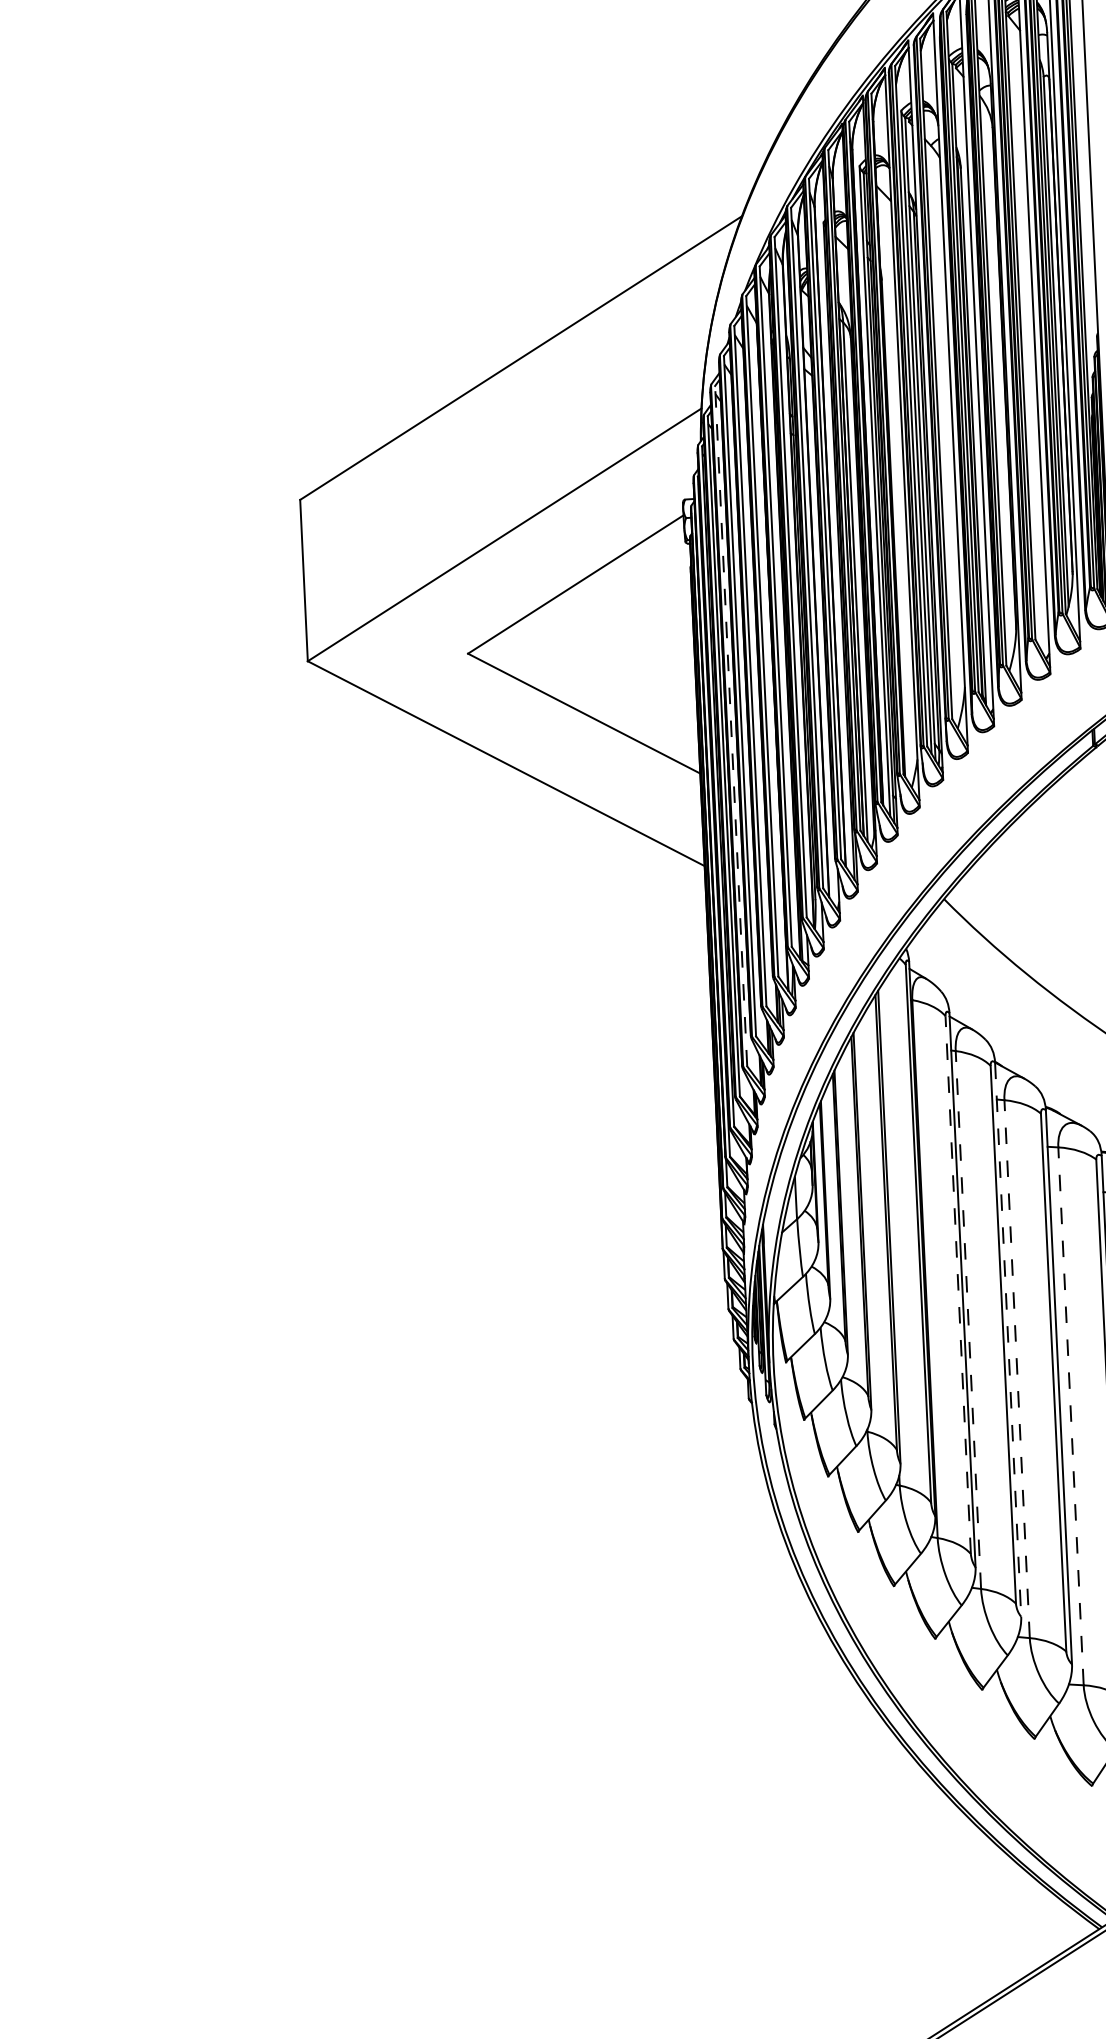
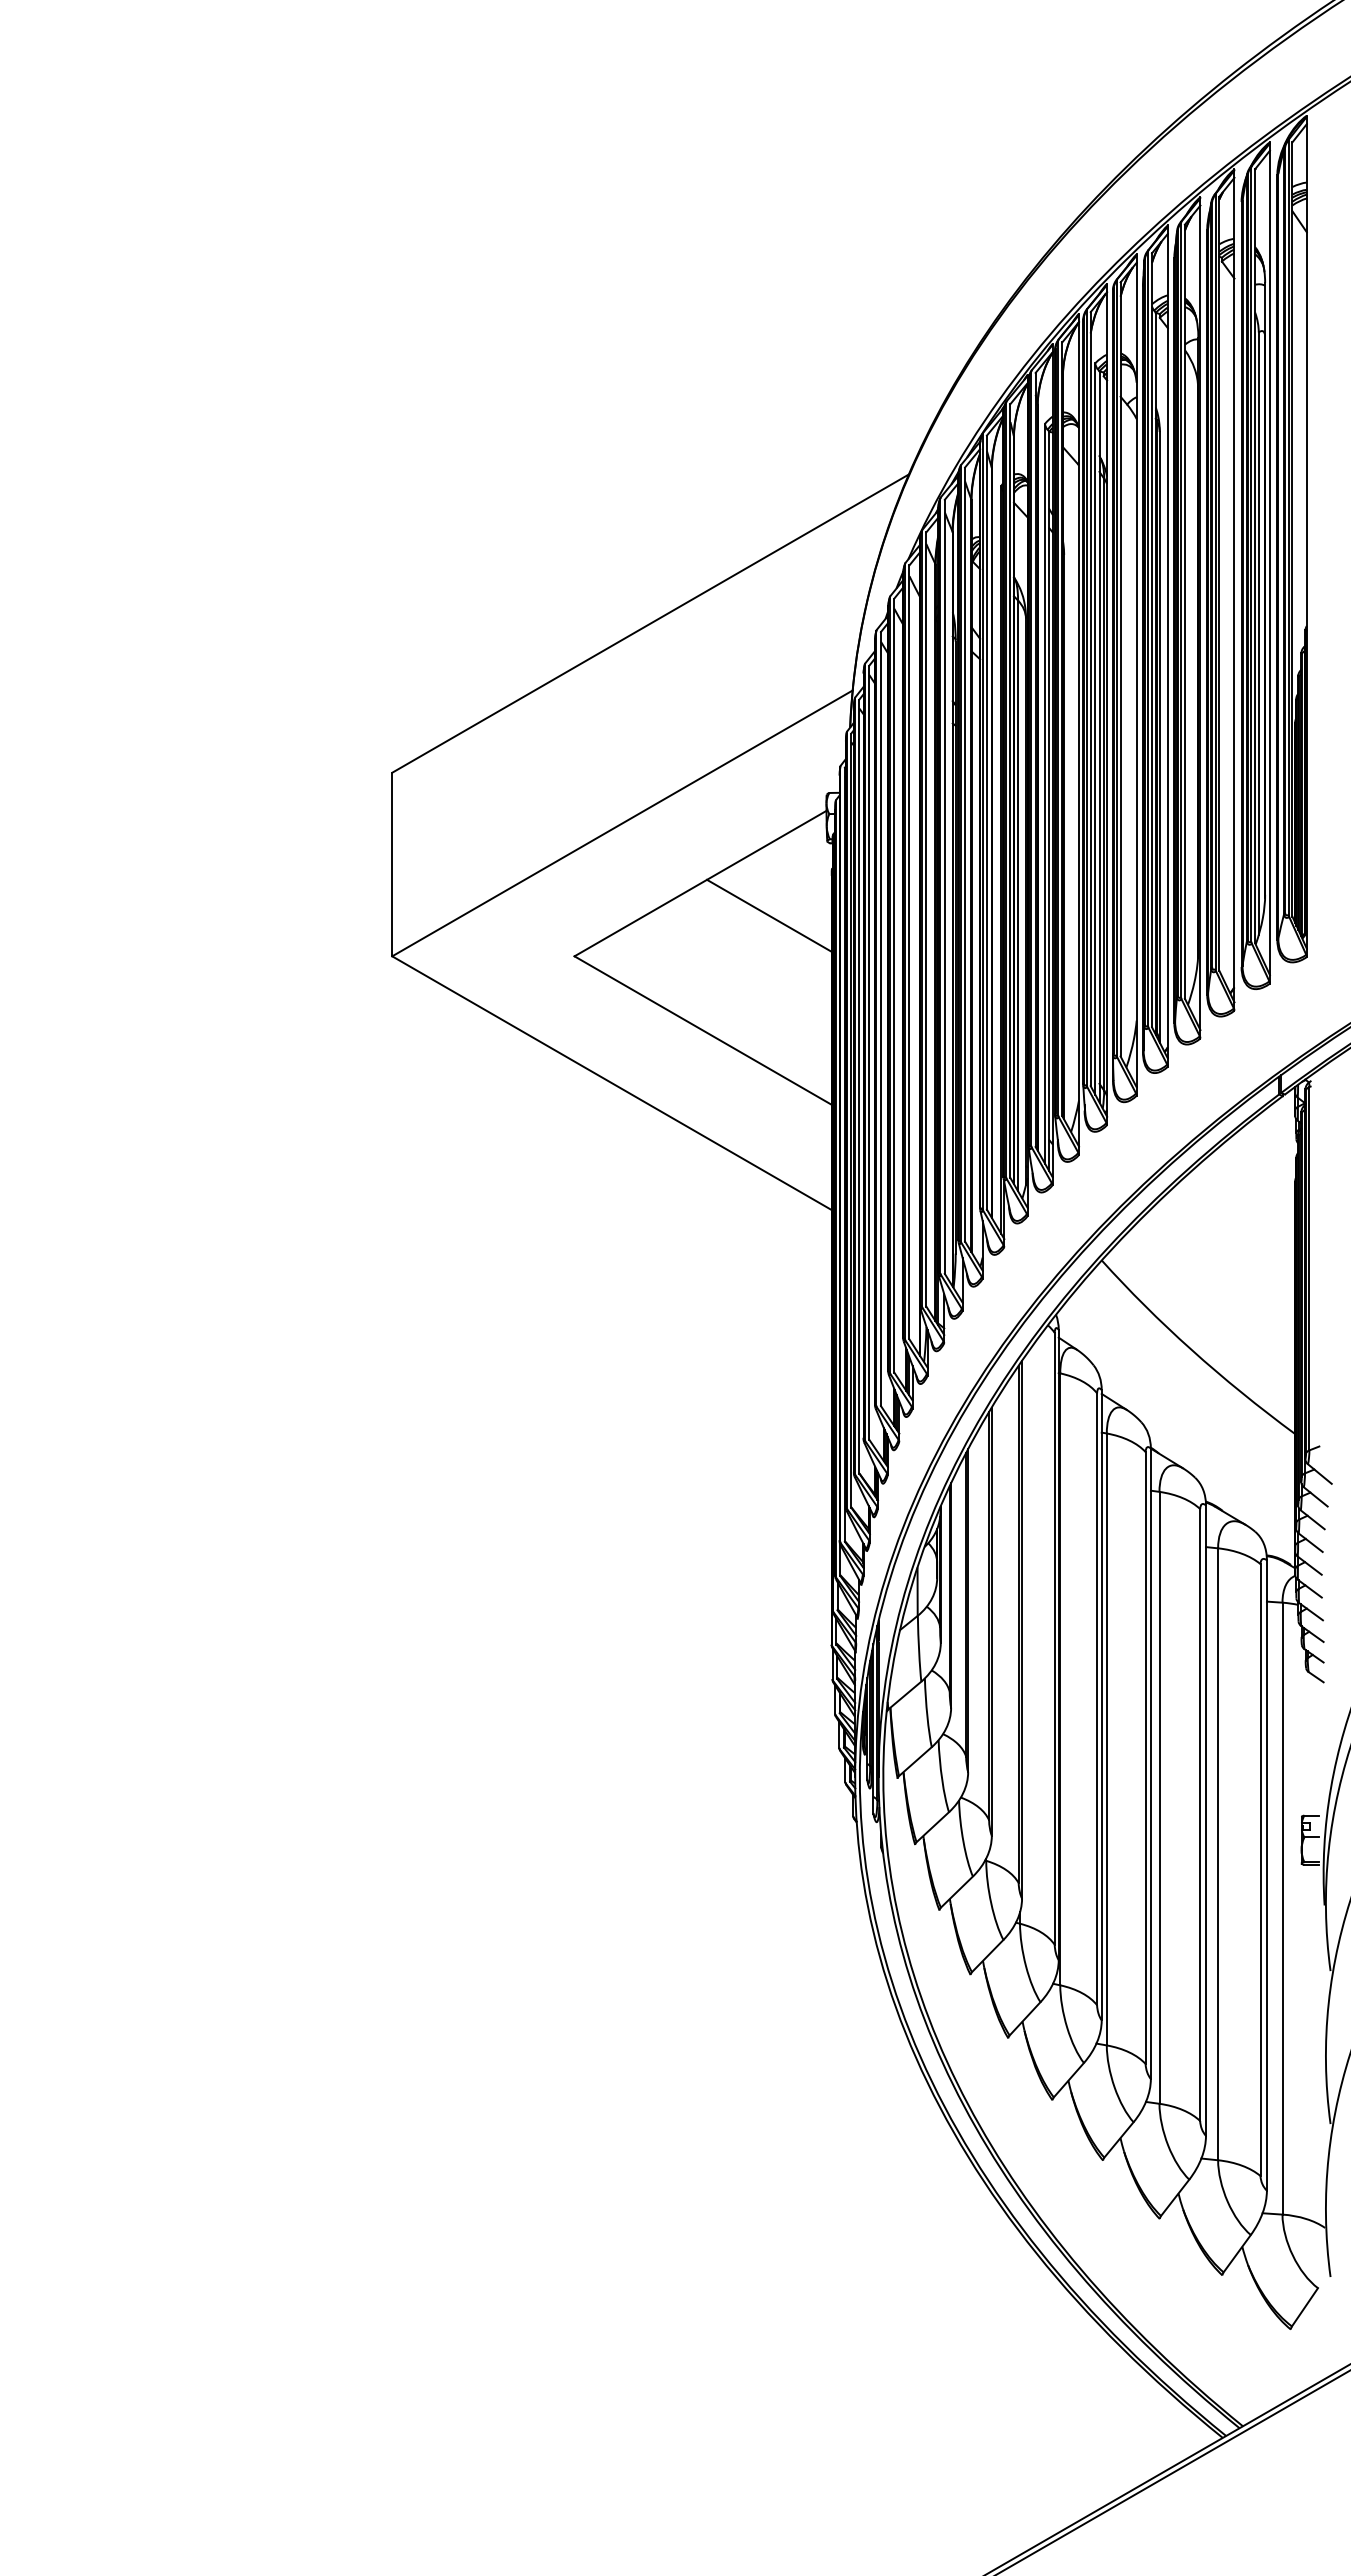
line: (637, 609) -> (769, 915), added
line: (731, 726) -> (869, 1052), dashed -> solid
line: (958, 1285) -> (1097, 1699), dashed -> solid
line: (968, 1320) -> (1106, 1739), dashed -> solid
line: (1007, 1340) -> (1150, 1764), dashed -> solid
line: (1017, 1368) -> (1159, 1797), dashed -> solid
line: (1071, 1416) -> (1218, 1854), dashed -> solid

